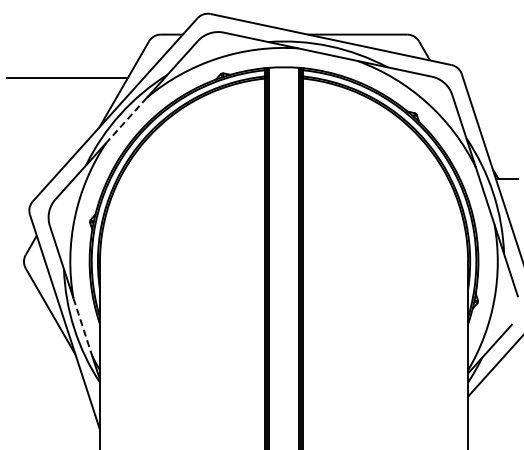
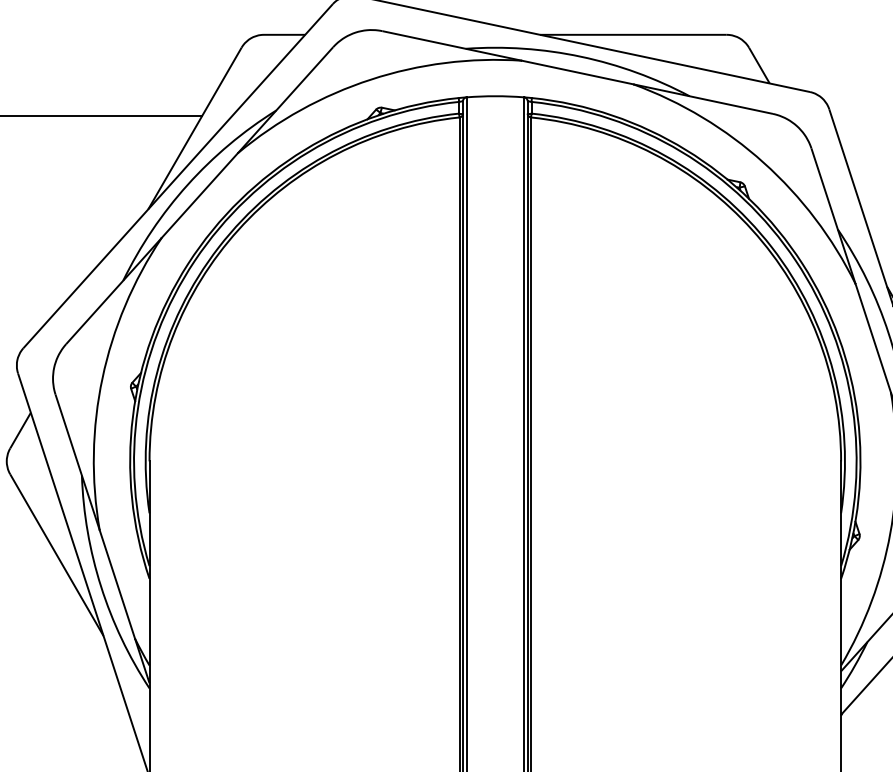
line: (126, 120) -> (199, 196), dashed -> solid
line: (83, 327) -> (118, 585), dashed -> solid

